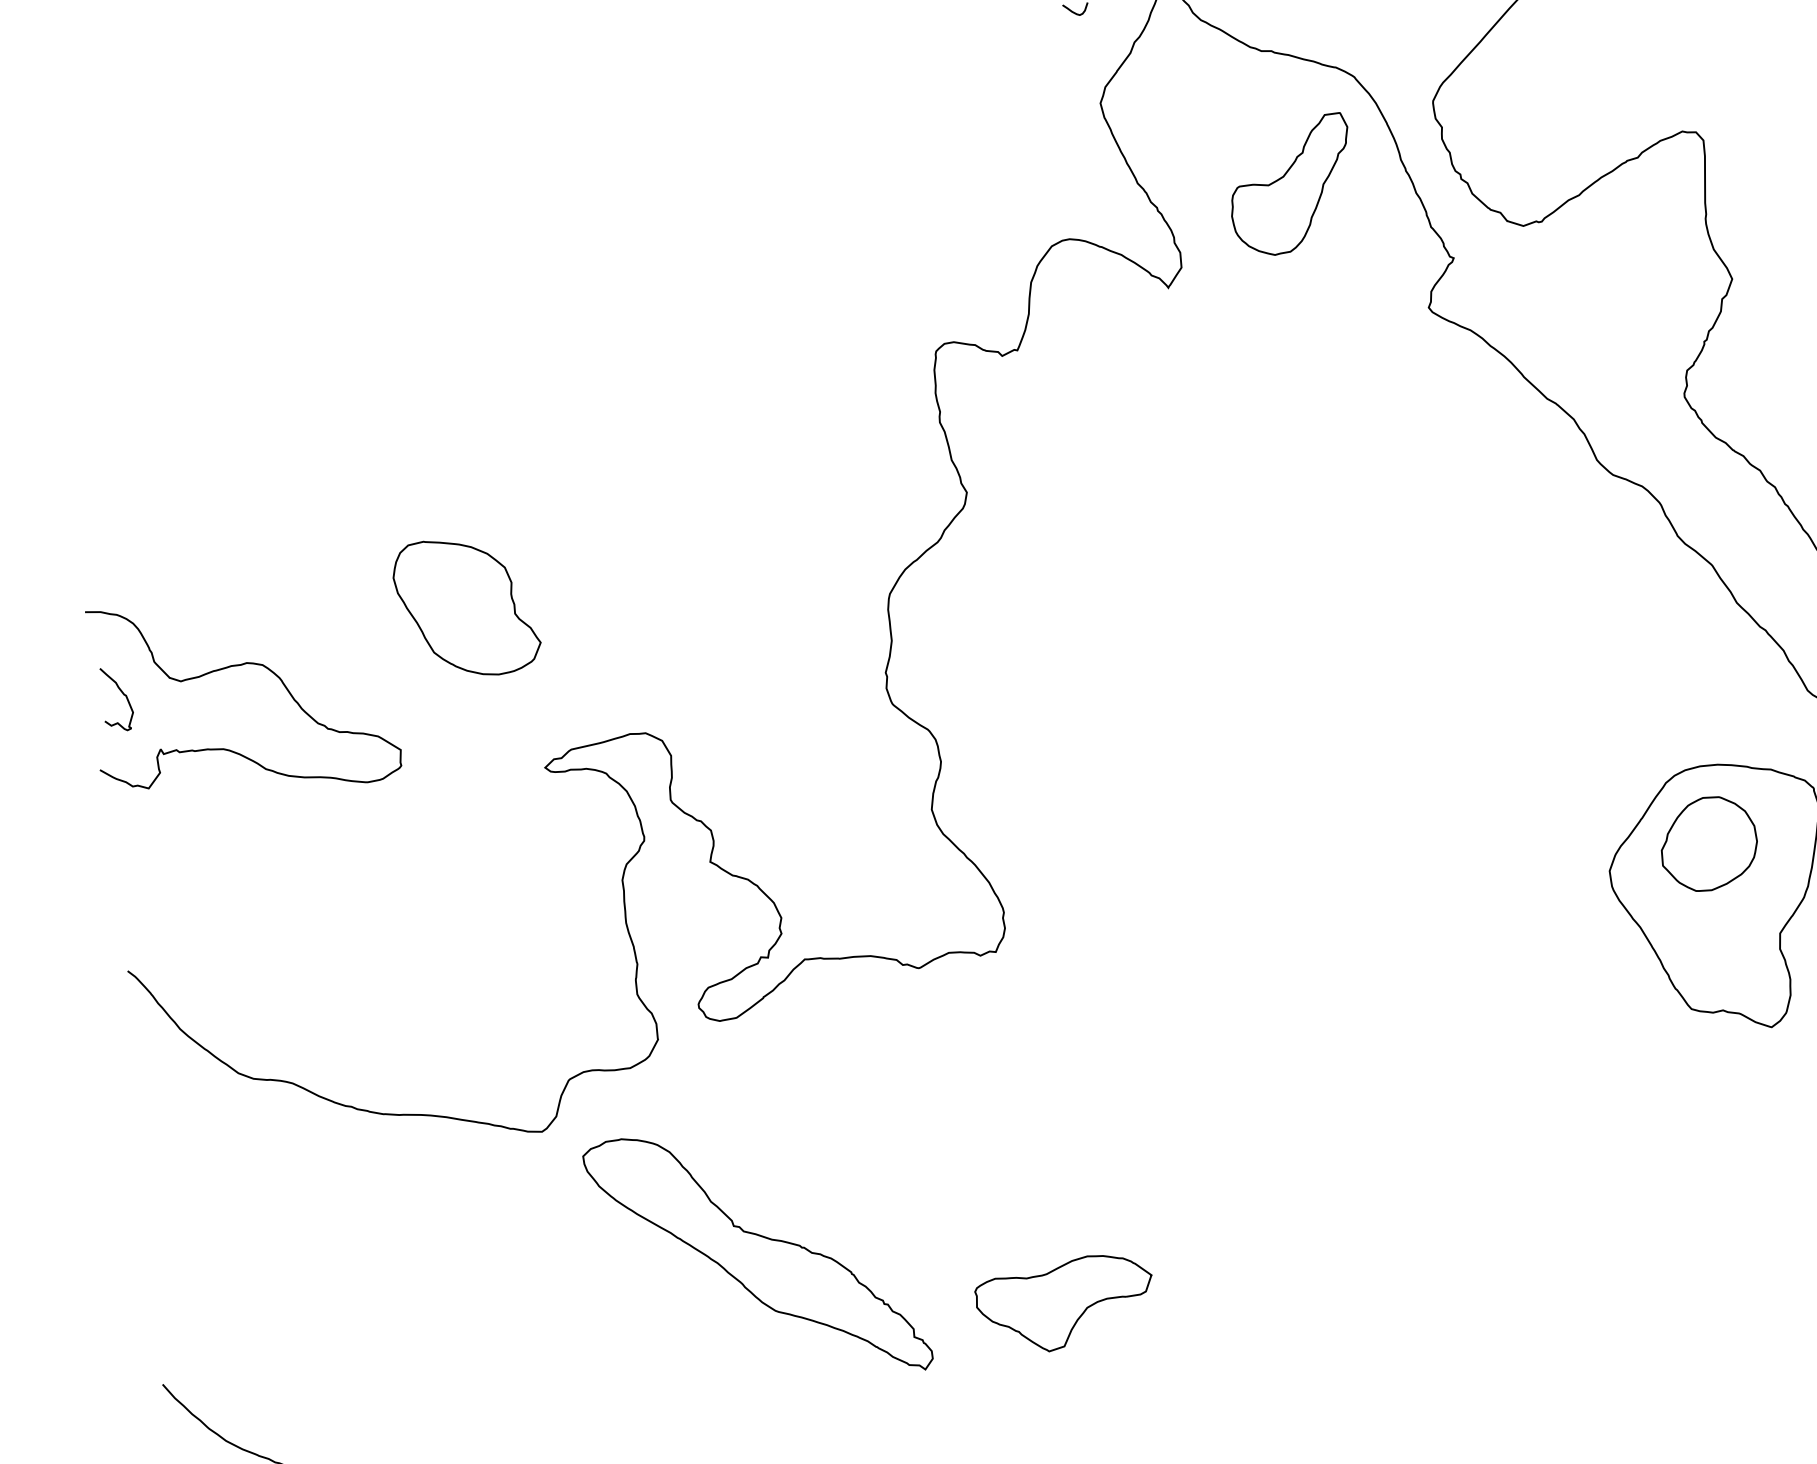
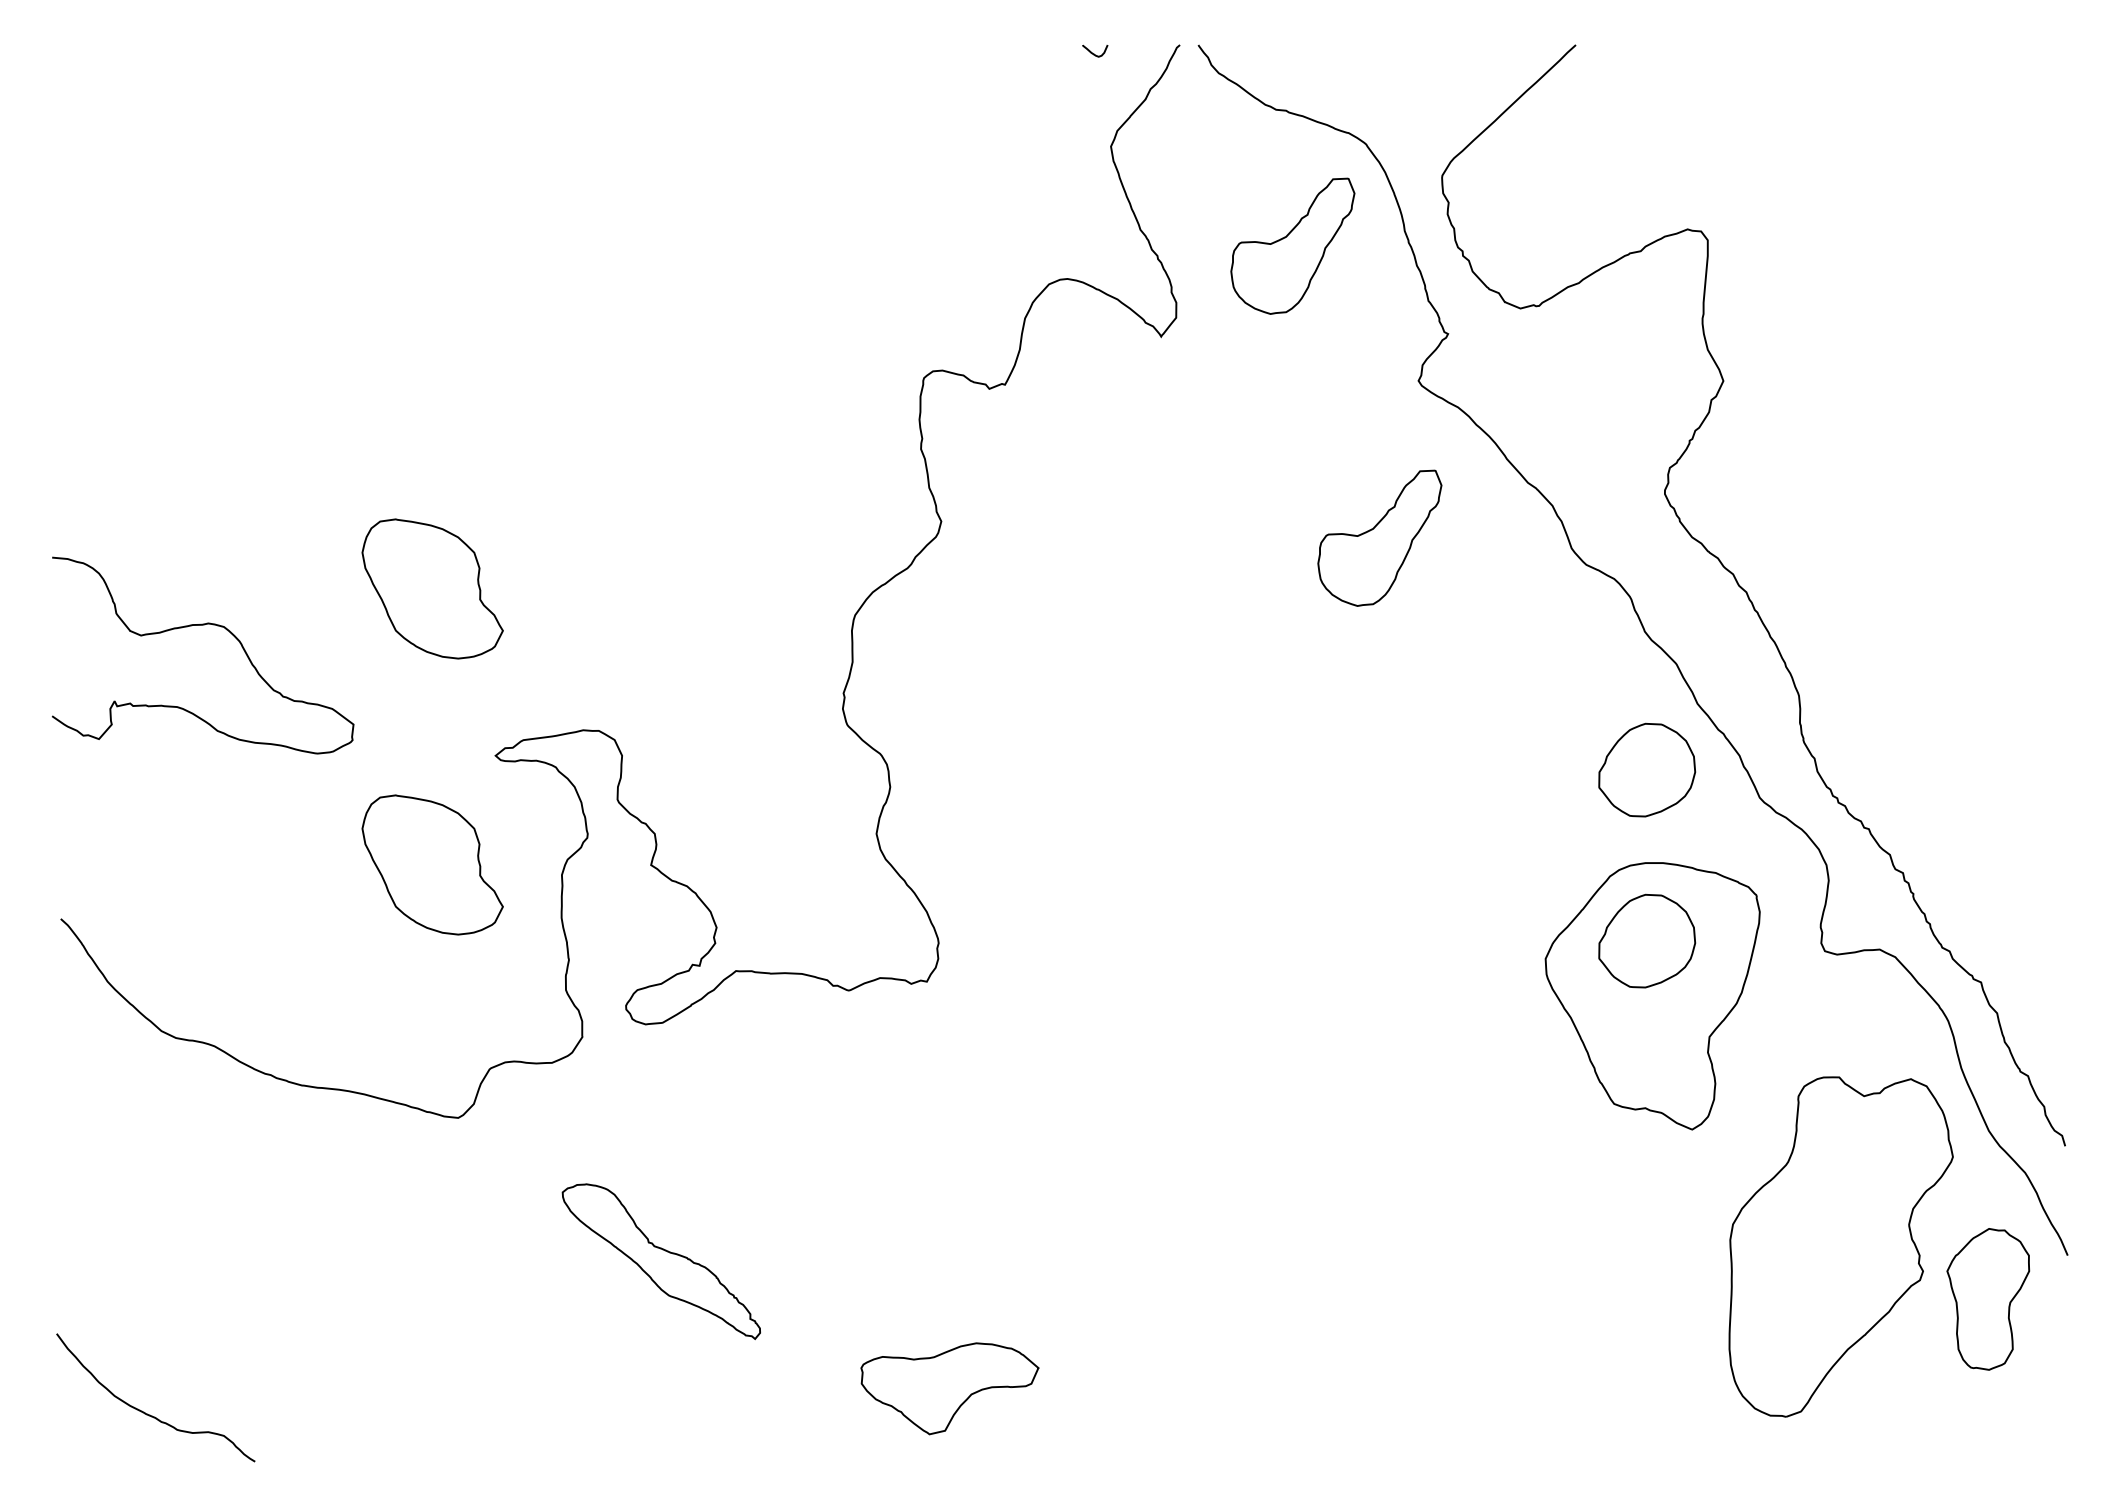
part: (1404, 467) -> (1379, 537), added
part: (1693, 672) -> (1647, 769), added
curve: (122, 693) -> (81, 642), removed
part: (492, 881) -> (432, 864), added
part: (757, 1255) -> (661, 1261), size x0.6
part: (1064, 1303) -> (949, 1388), moved

